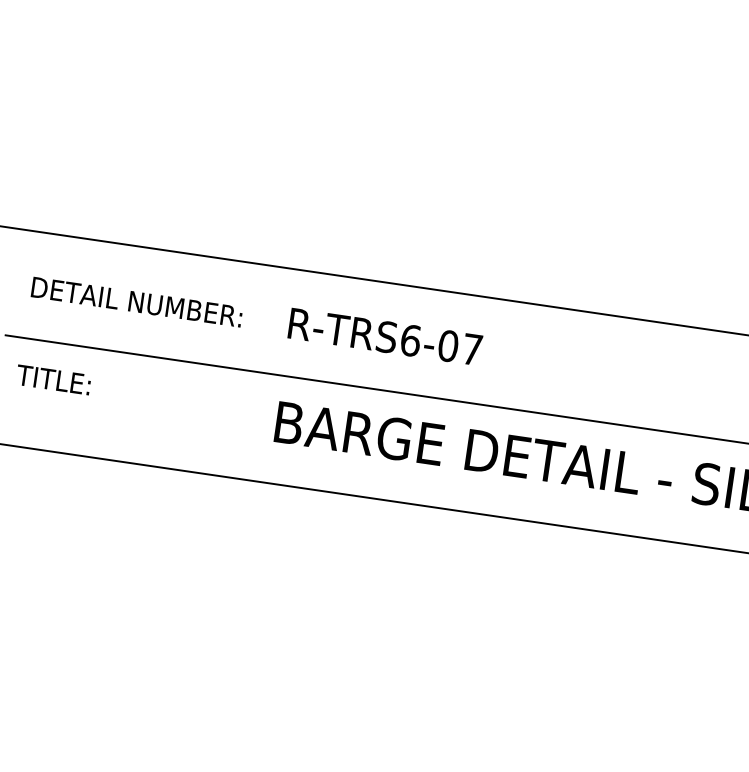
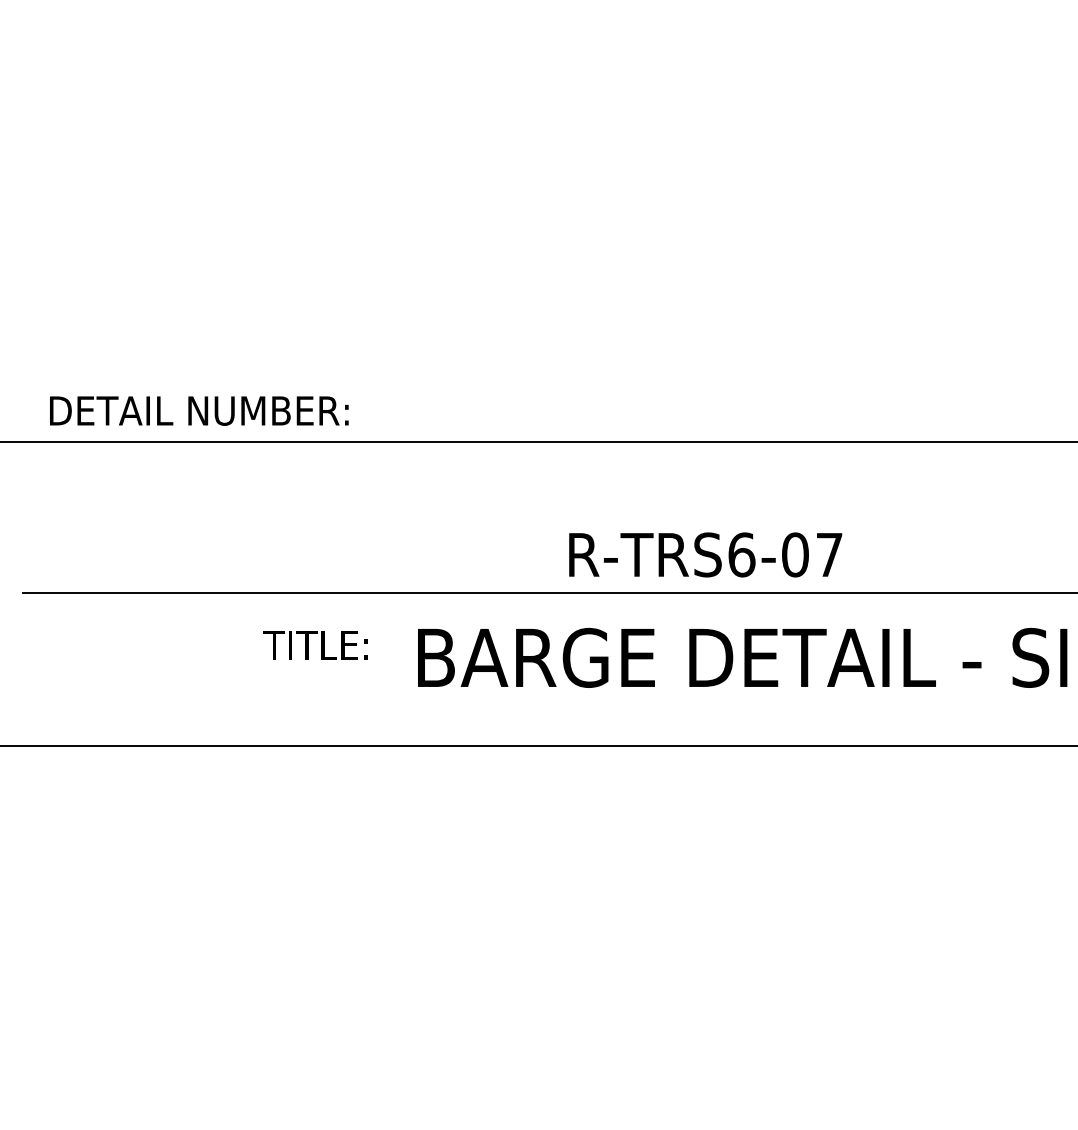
text: (137, 301) -> (199, 410), moved
text: (385, 336) -> (705, 554), moved
text: (53, 380) -> (315, 645), moved

